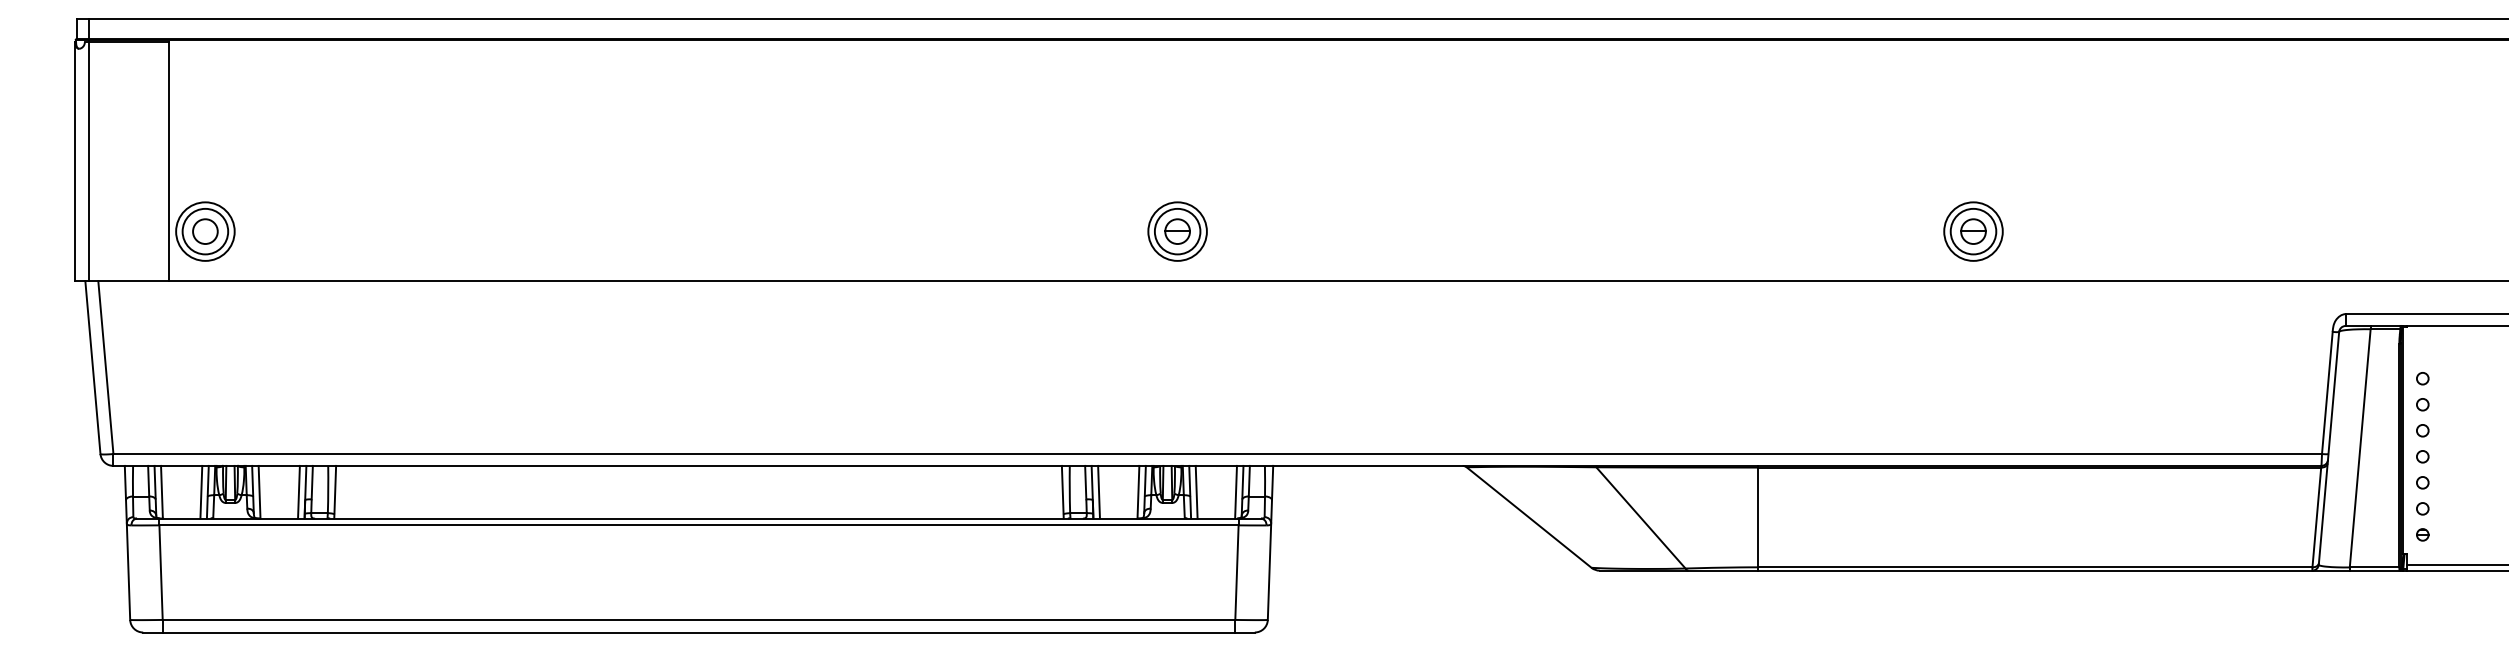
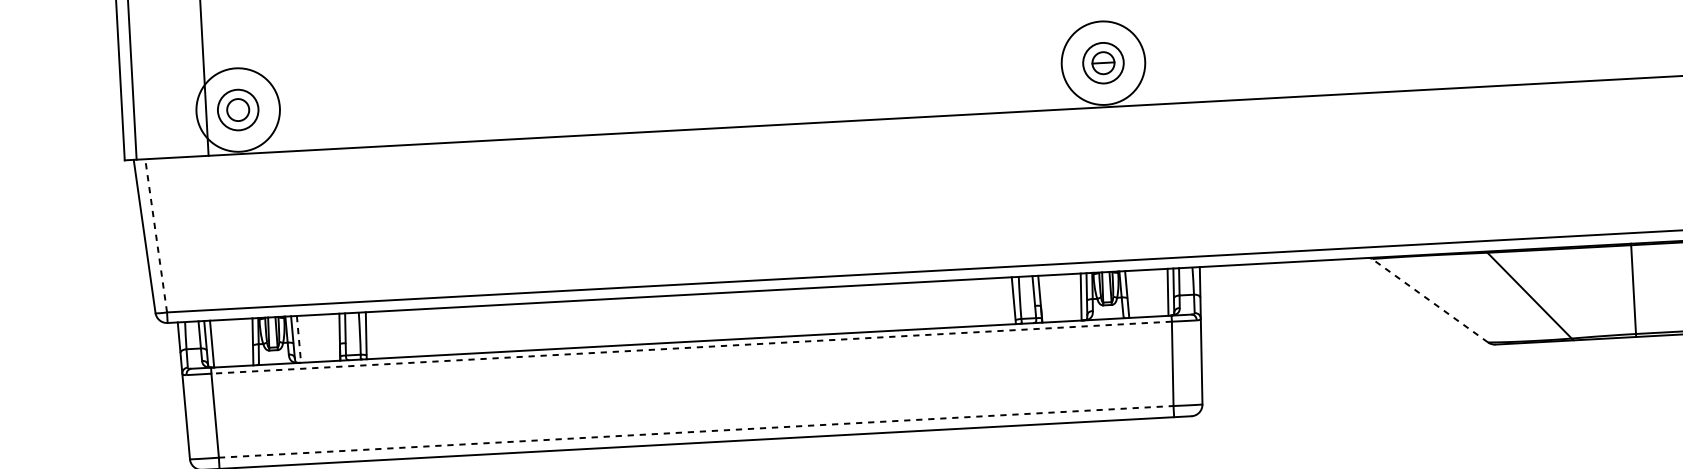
circle: (205, 231) -> (238, 109), size x1.6
circle: (1177, 231) -> (1103, 63), size x1.6
line: (105, 367) -> (155, 235), solid -> dashed
line: (201, 491) -> (247, 341), removed
line: (298, 491) -> (333, 336), removed
line: (1098, 491) -> (1045, 298), removed
line: (1196, 491) -> (1132, 293), removed
line: (259, 492) -> (298, 339), solid -> dashed
line: (1528, 517) -> (1429, 300), solid -> dashed
line: (699, 525) -> (692, 347), solid -> dashed
line: (699, 619) -> (696, 431), solid -> dashed

